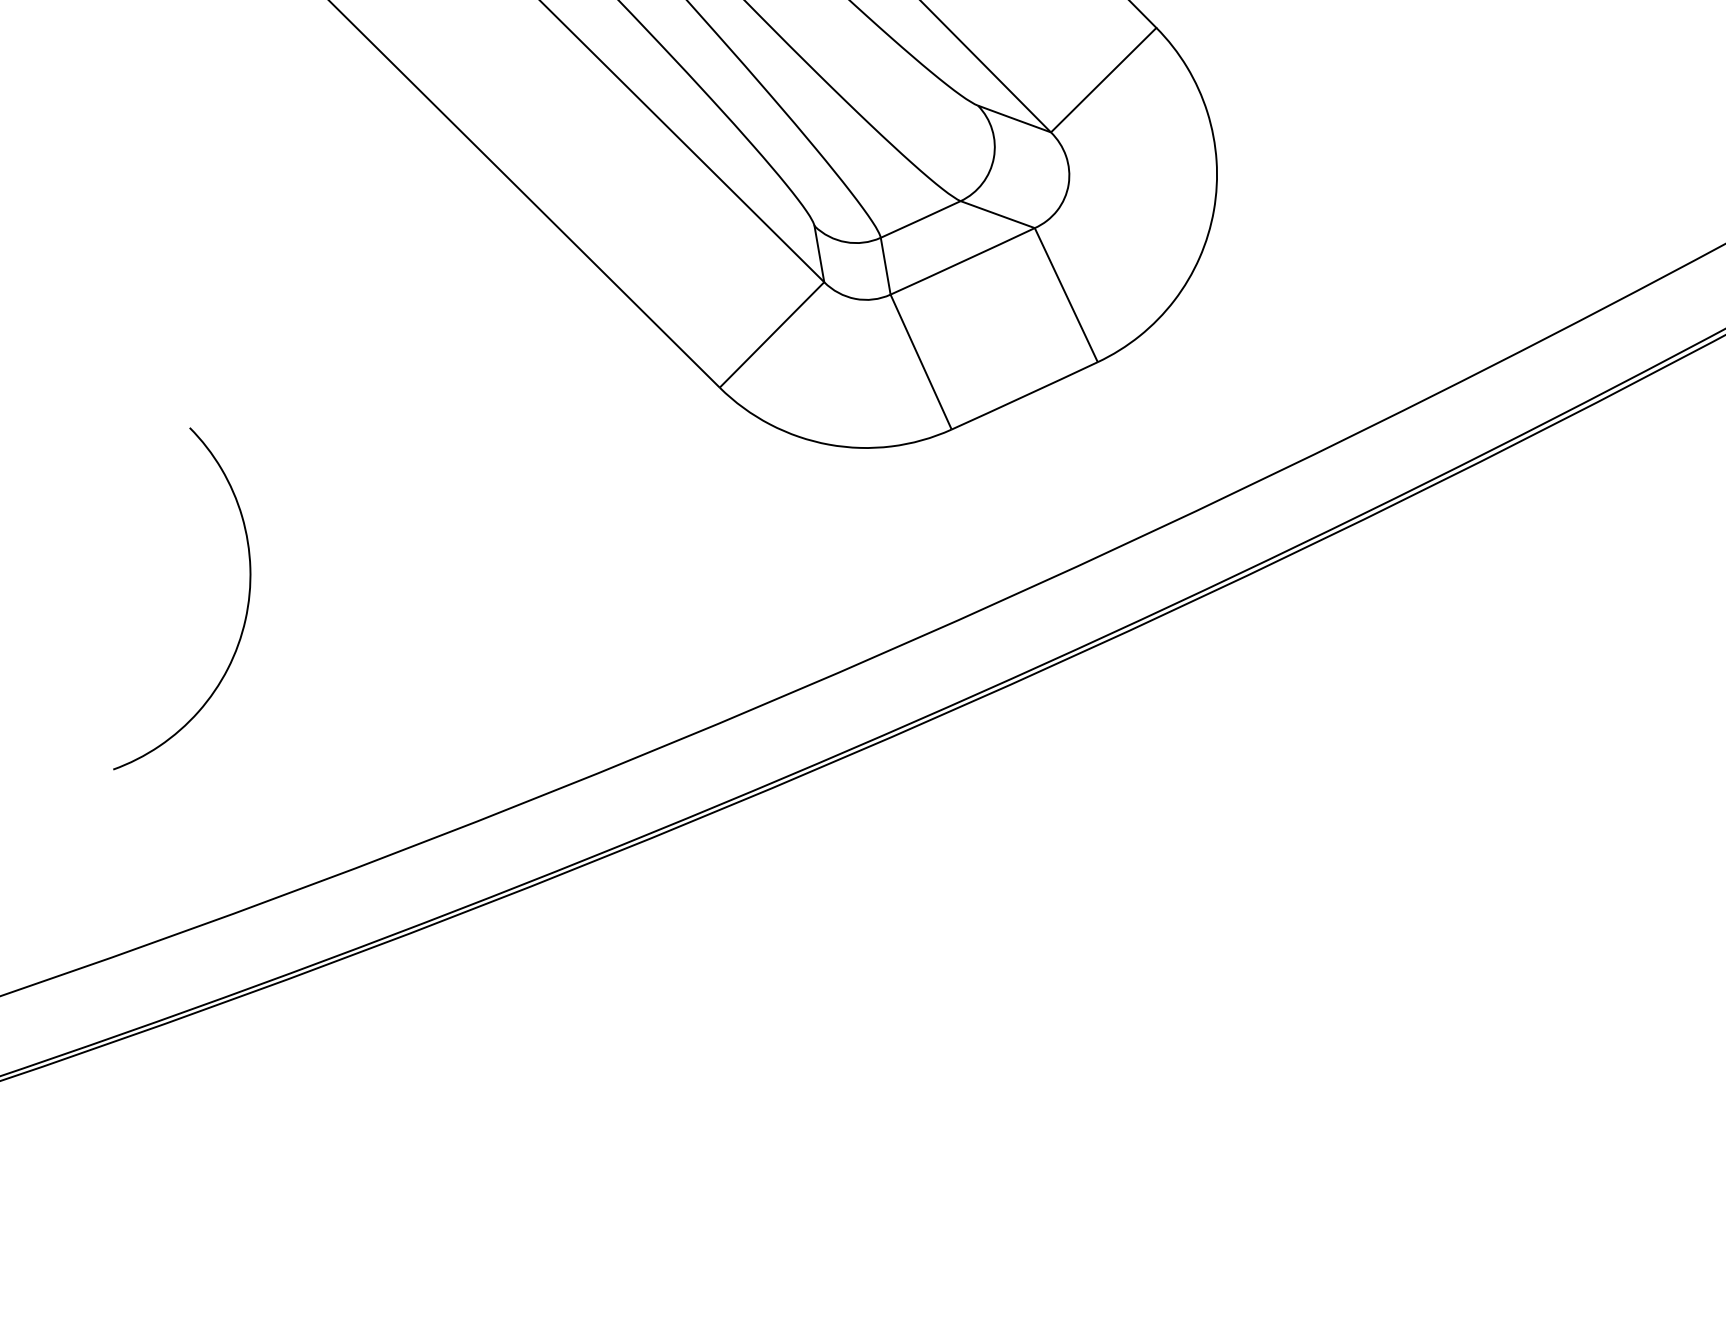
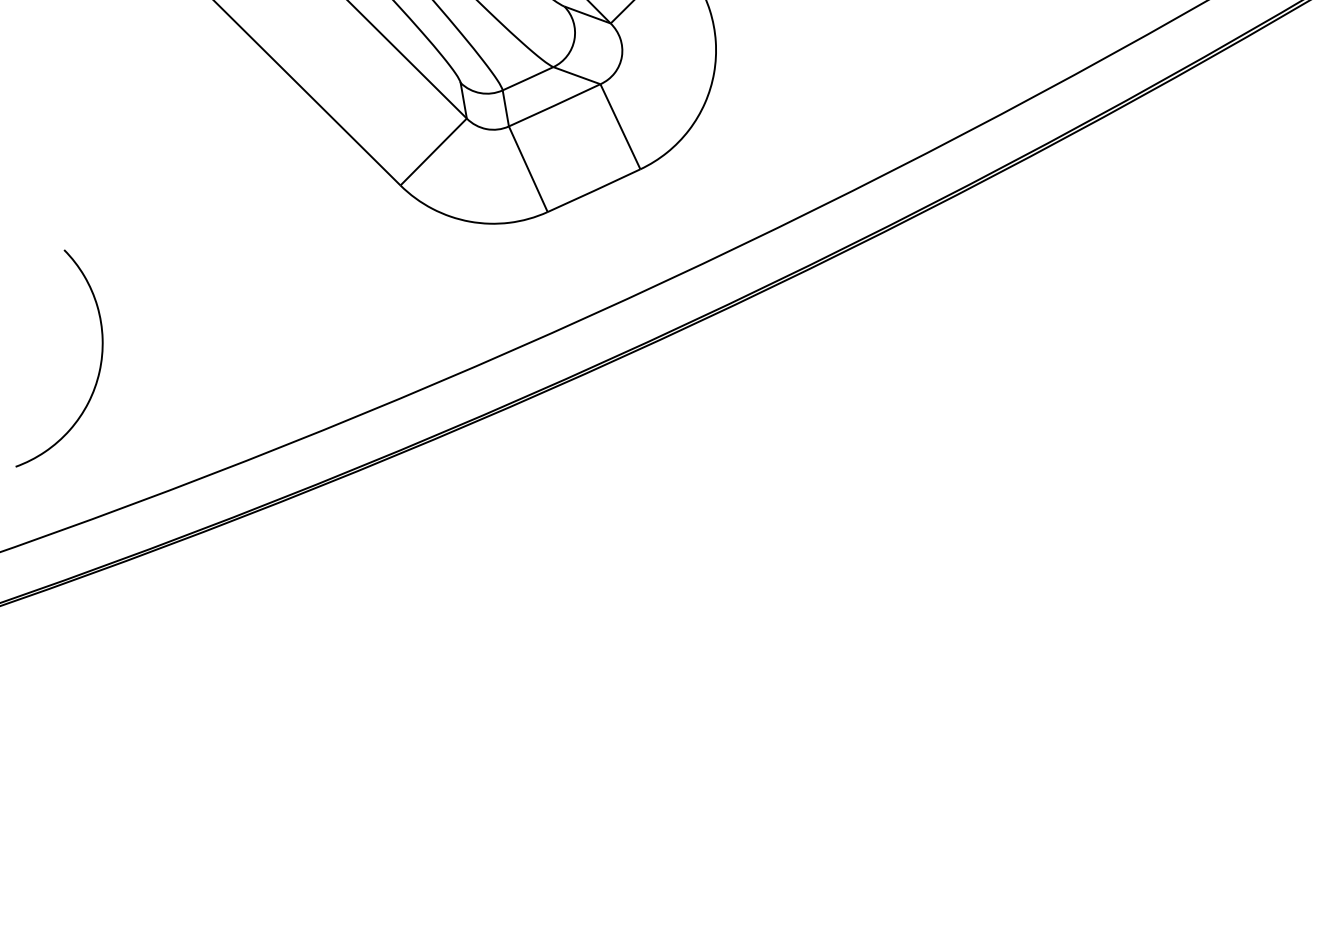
curve: (245, 609) -> (99, 365), moved

